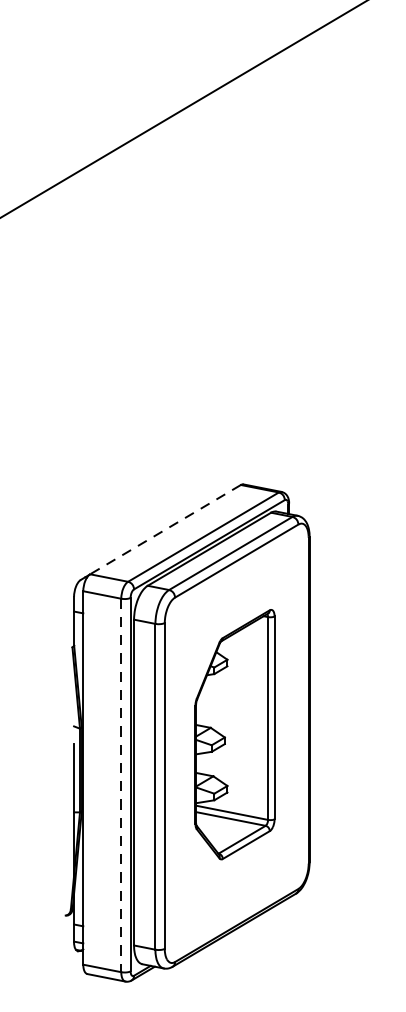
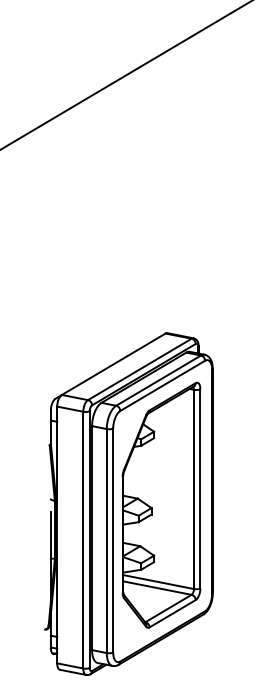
line: (165, 529) -> (113, 364), dashed -> solid
part: (234, 733) -> (161, 504), size x1.43
line: (121, 785) -> (83, 540), dashed -> solid

